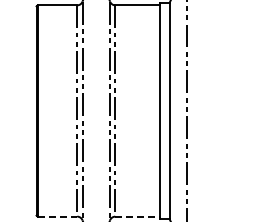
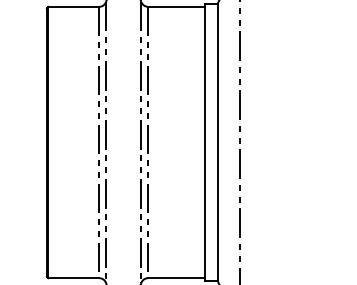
line: (57, 216) -> (73, 277), dashed -> solid
line: (137, 216) -> (176, 277), dashed -> solid

